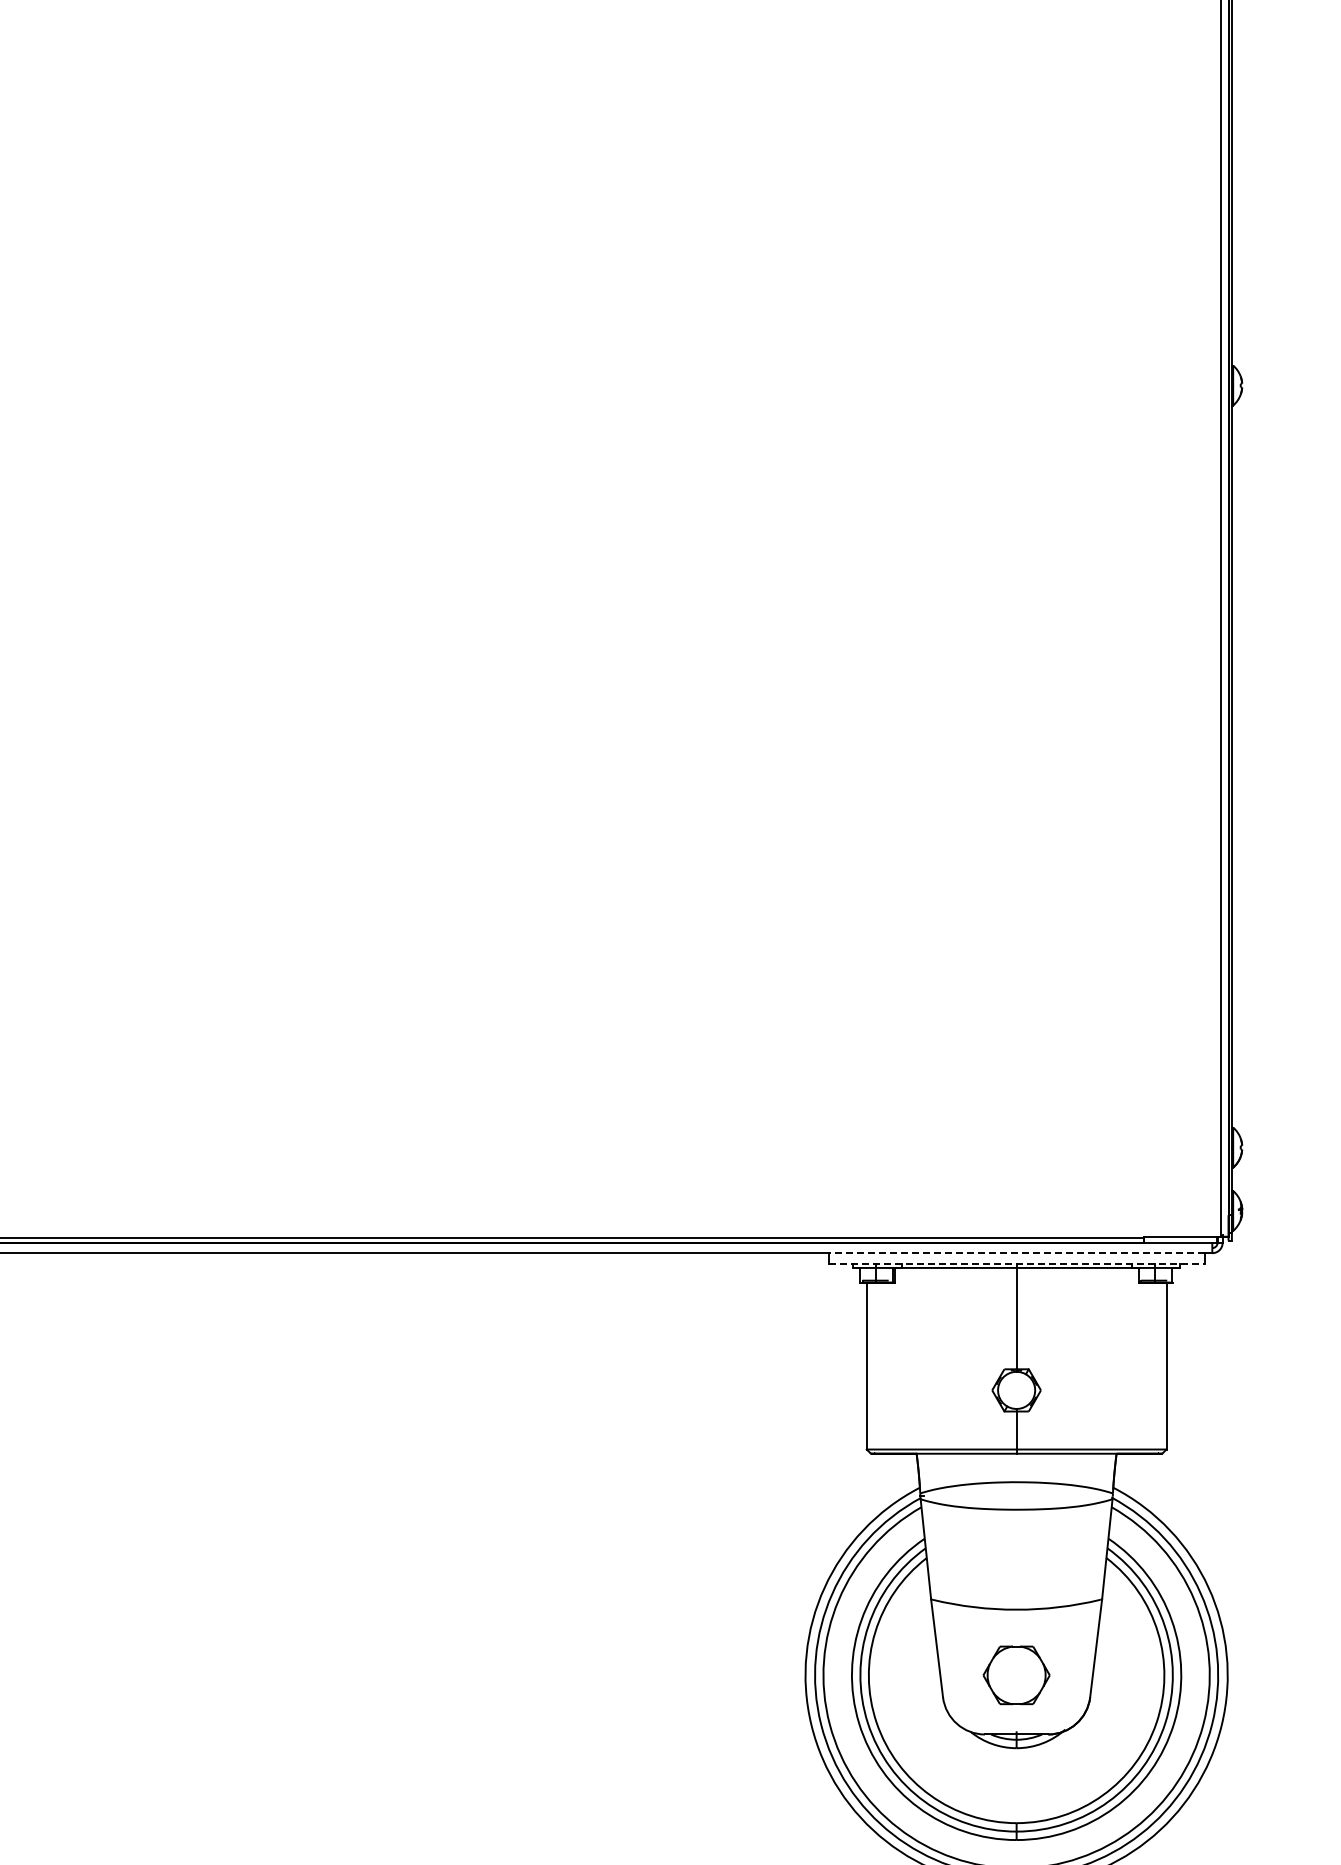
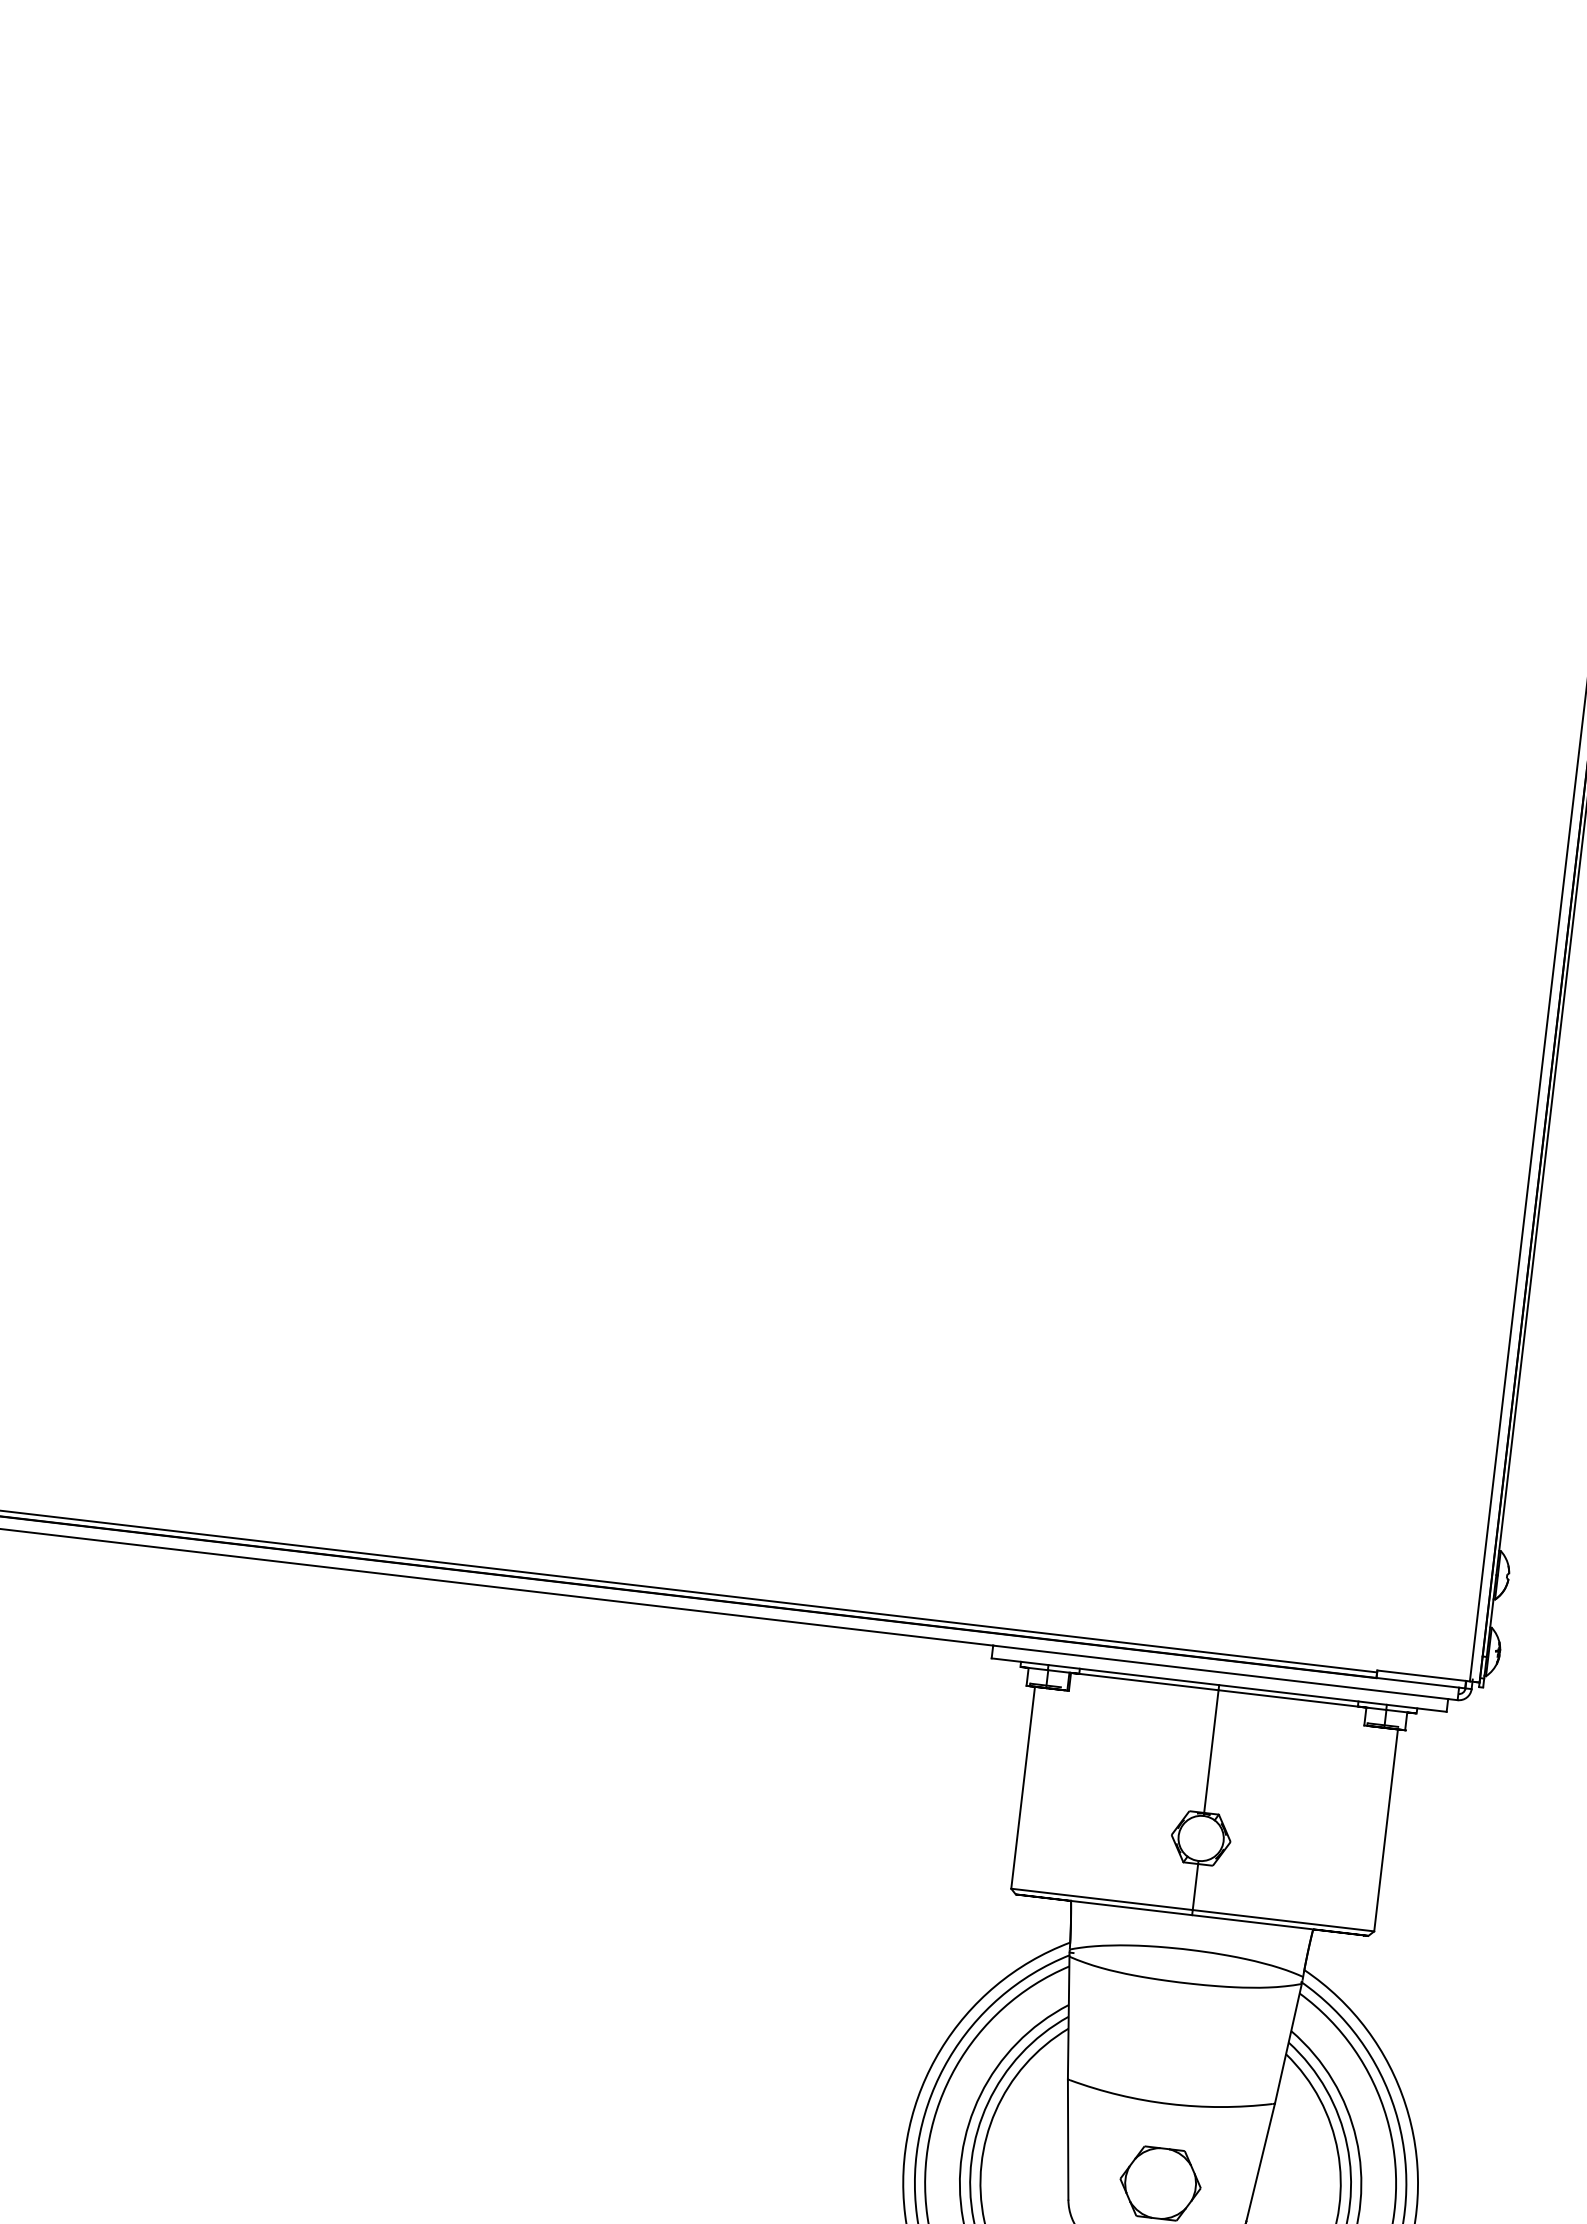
line: (1016, 1253) -> (1220, 1672), dashed -> solid
line: (1016, 1263) -> (1219, 1684), dashed -> solid

